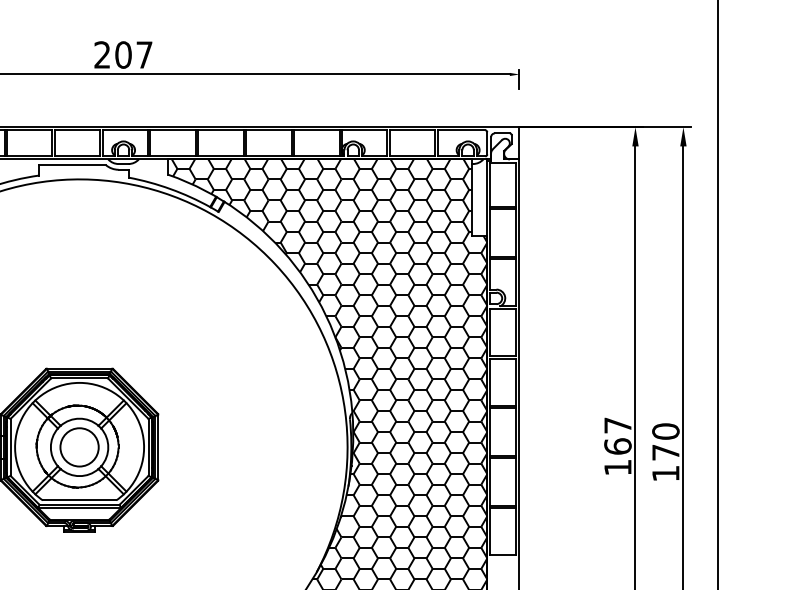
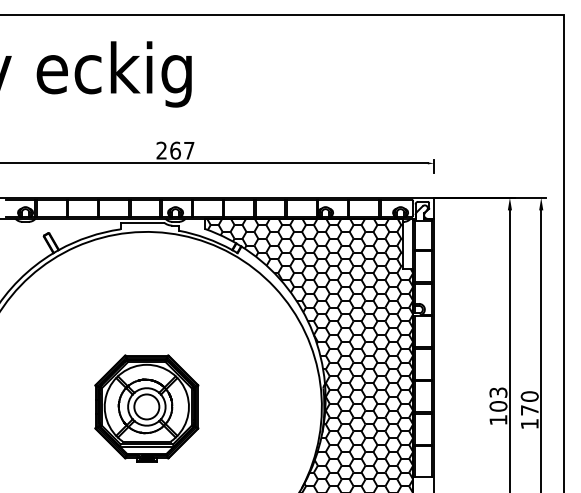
text: (123, 54) -> (175, 150), 207 -> 267
text: (617, 435) -> (498, 399), 167 -> 103

